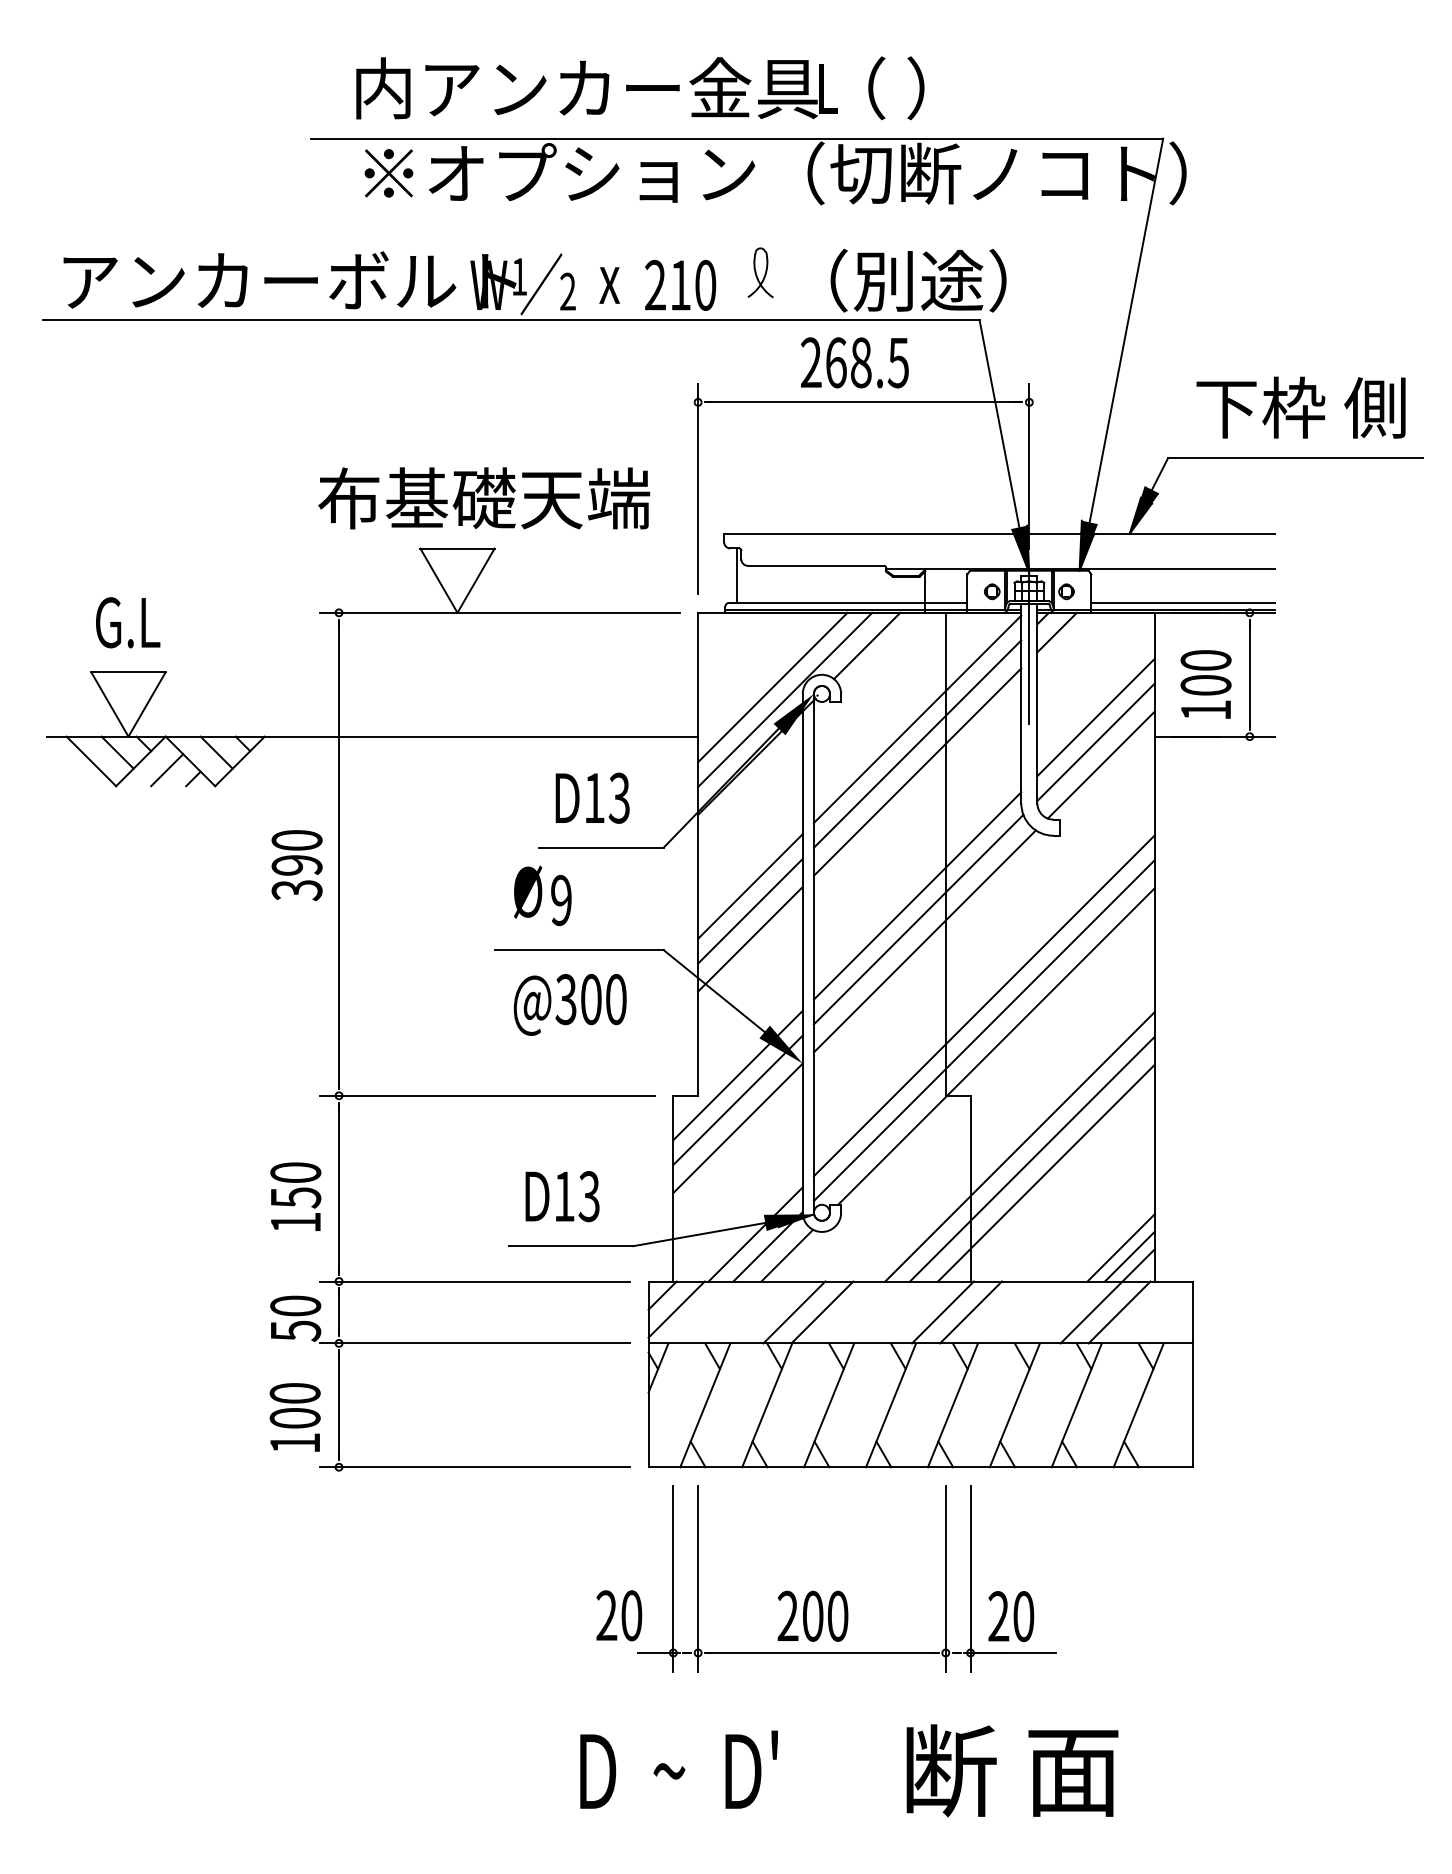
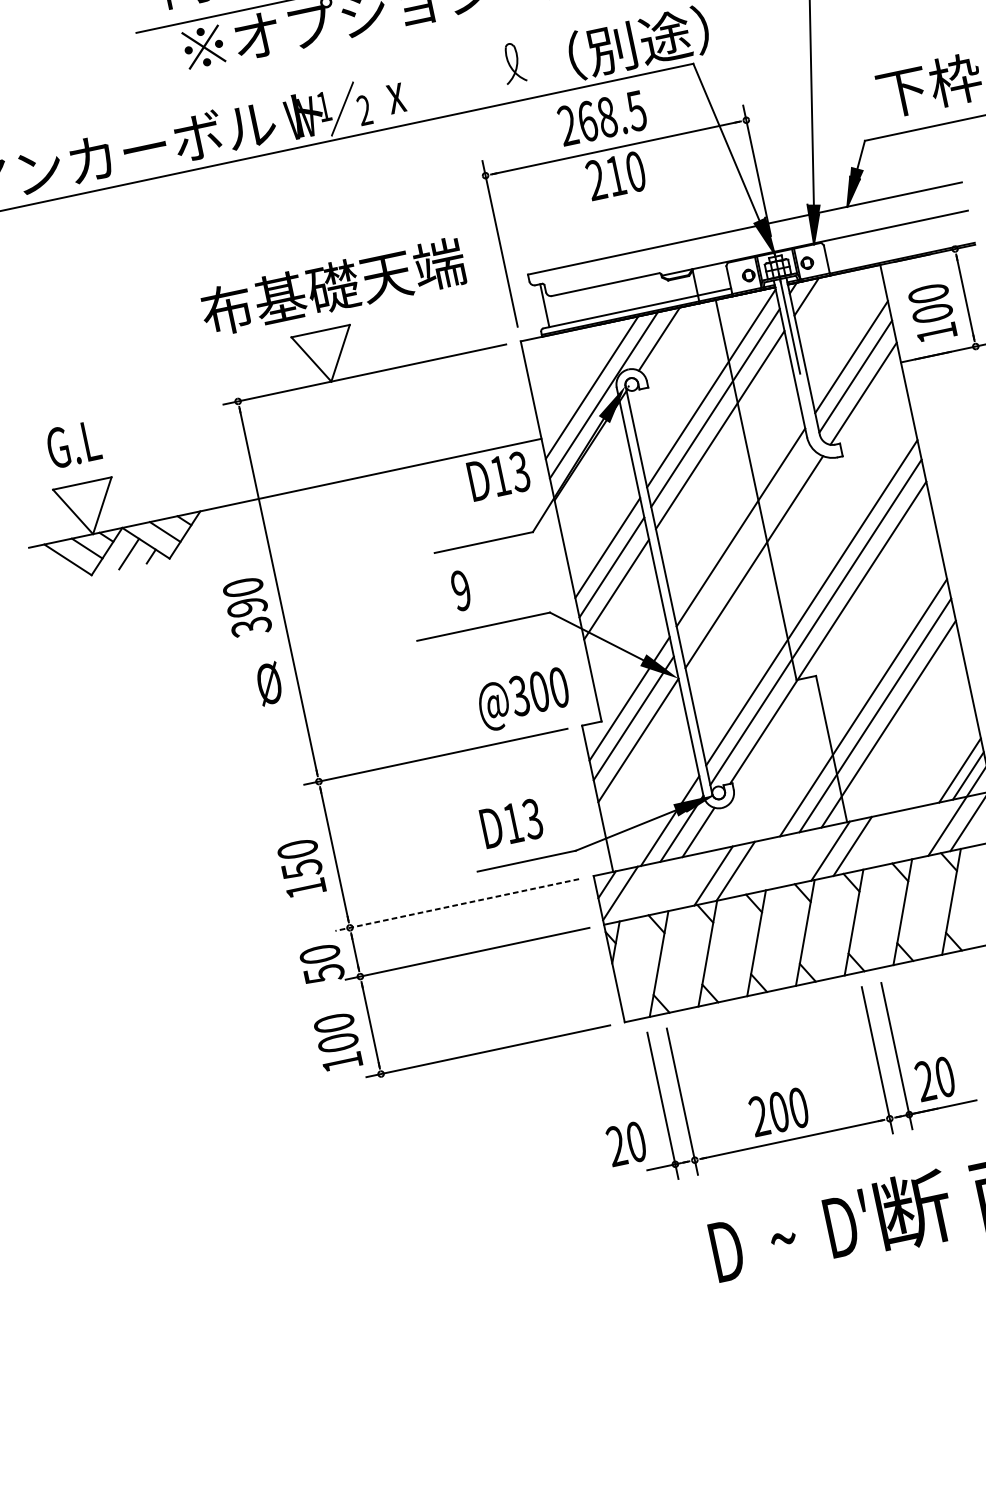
text: (680, 285) -> (615, 176), moved
line: (1183, 602) -> (901, 252), removed
text: (592, 797) -> (498, 475), moved
text: (528, 891) -> (269, 683), moved
line: (918, 919) -> (745, 545), removed
text: (569, 1004) -> (523, 699), moved
line: (475, 1281) -> (457, 905), solid -> dashed
text: (678, 1769) -> (790, 1235), moved

